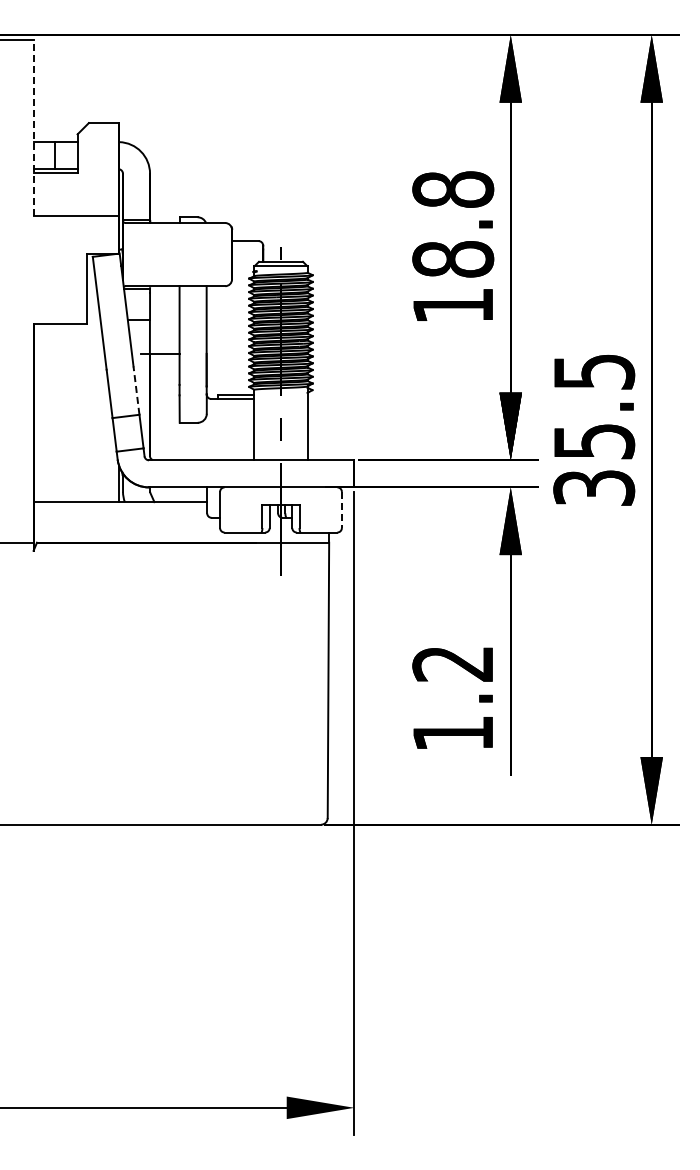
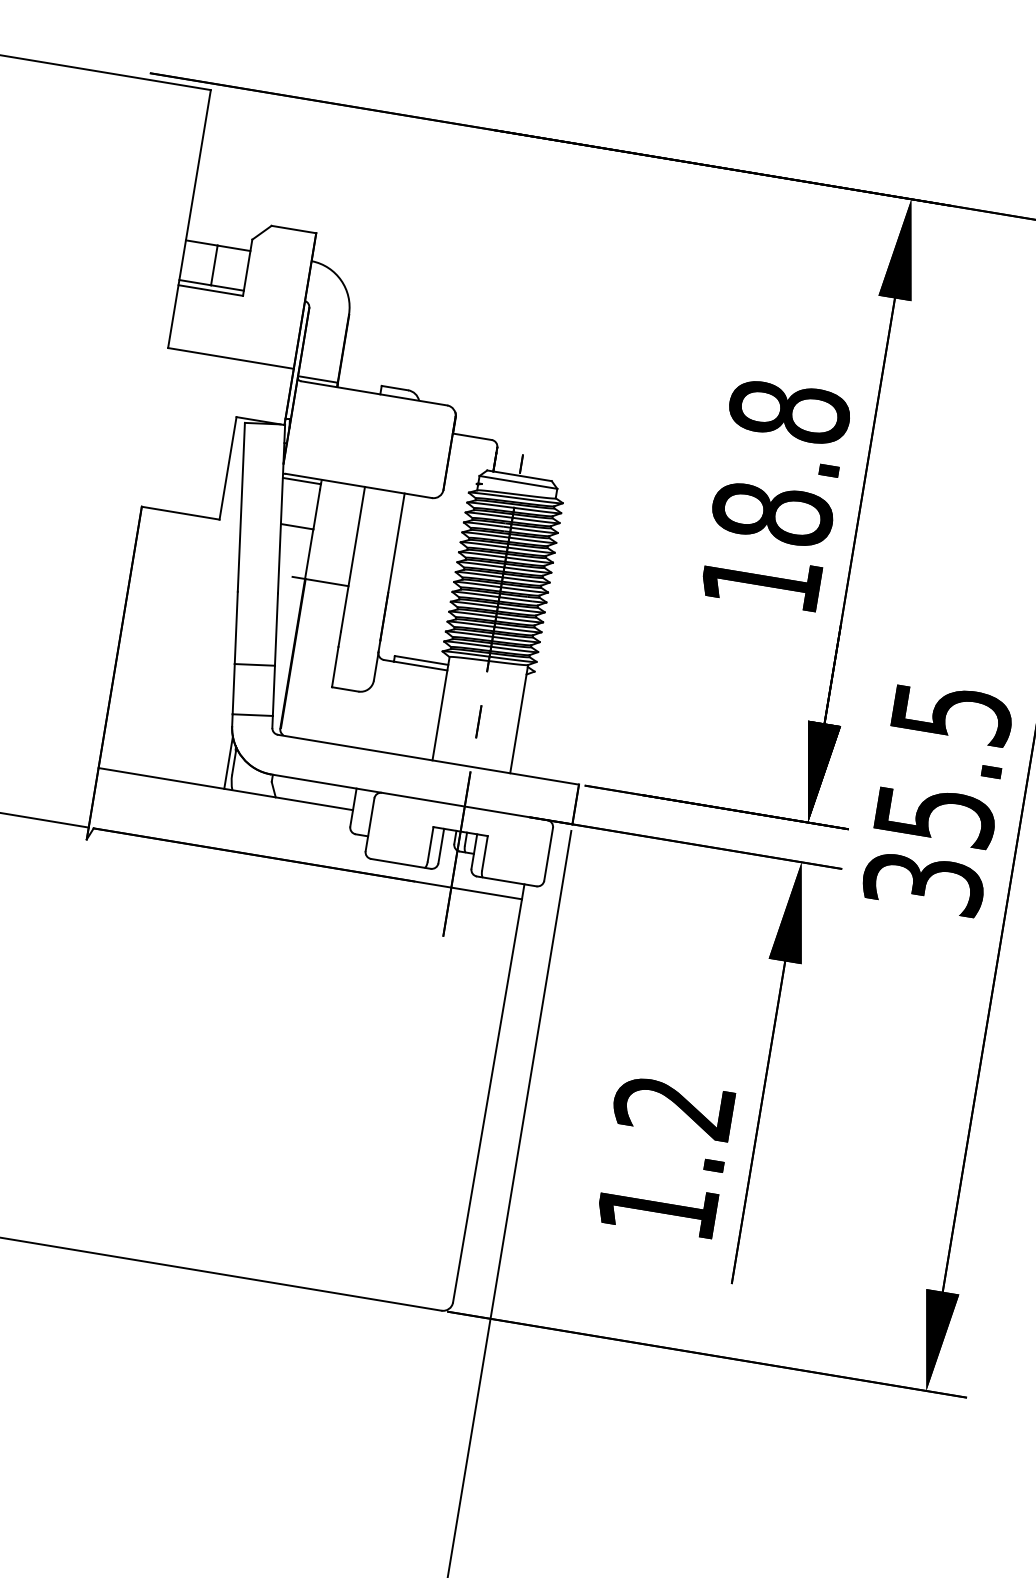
line: (33, 127) -> (189, 218), dashed -> solid
line: (136, 390) -> (276, 629), dashed -> solid
line: (341, 510) -> (547, 855), dashed -> solid

